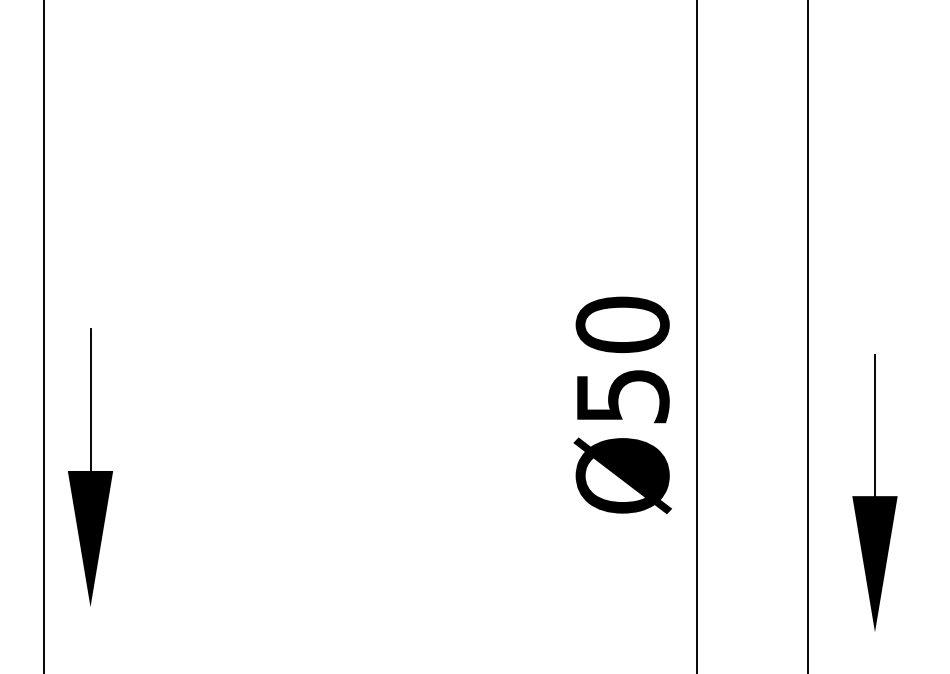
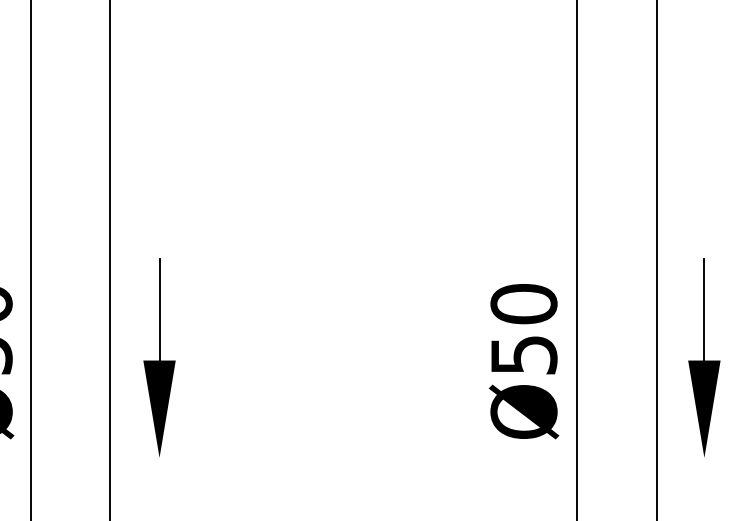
text: (623, 405) -> (524, 361), moved
part: (90, 466) -> (159, 357), moved
part: (875, 491) -> (704, 357), moved

